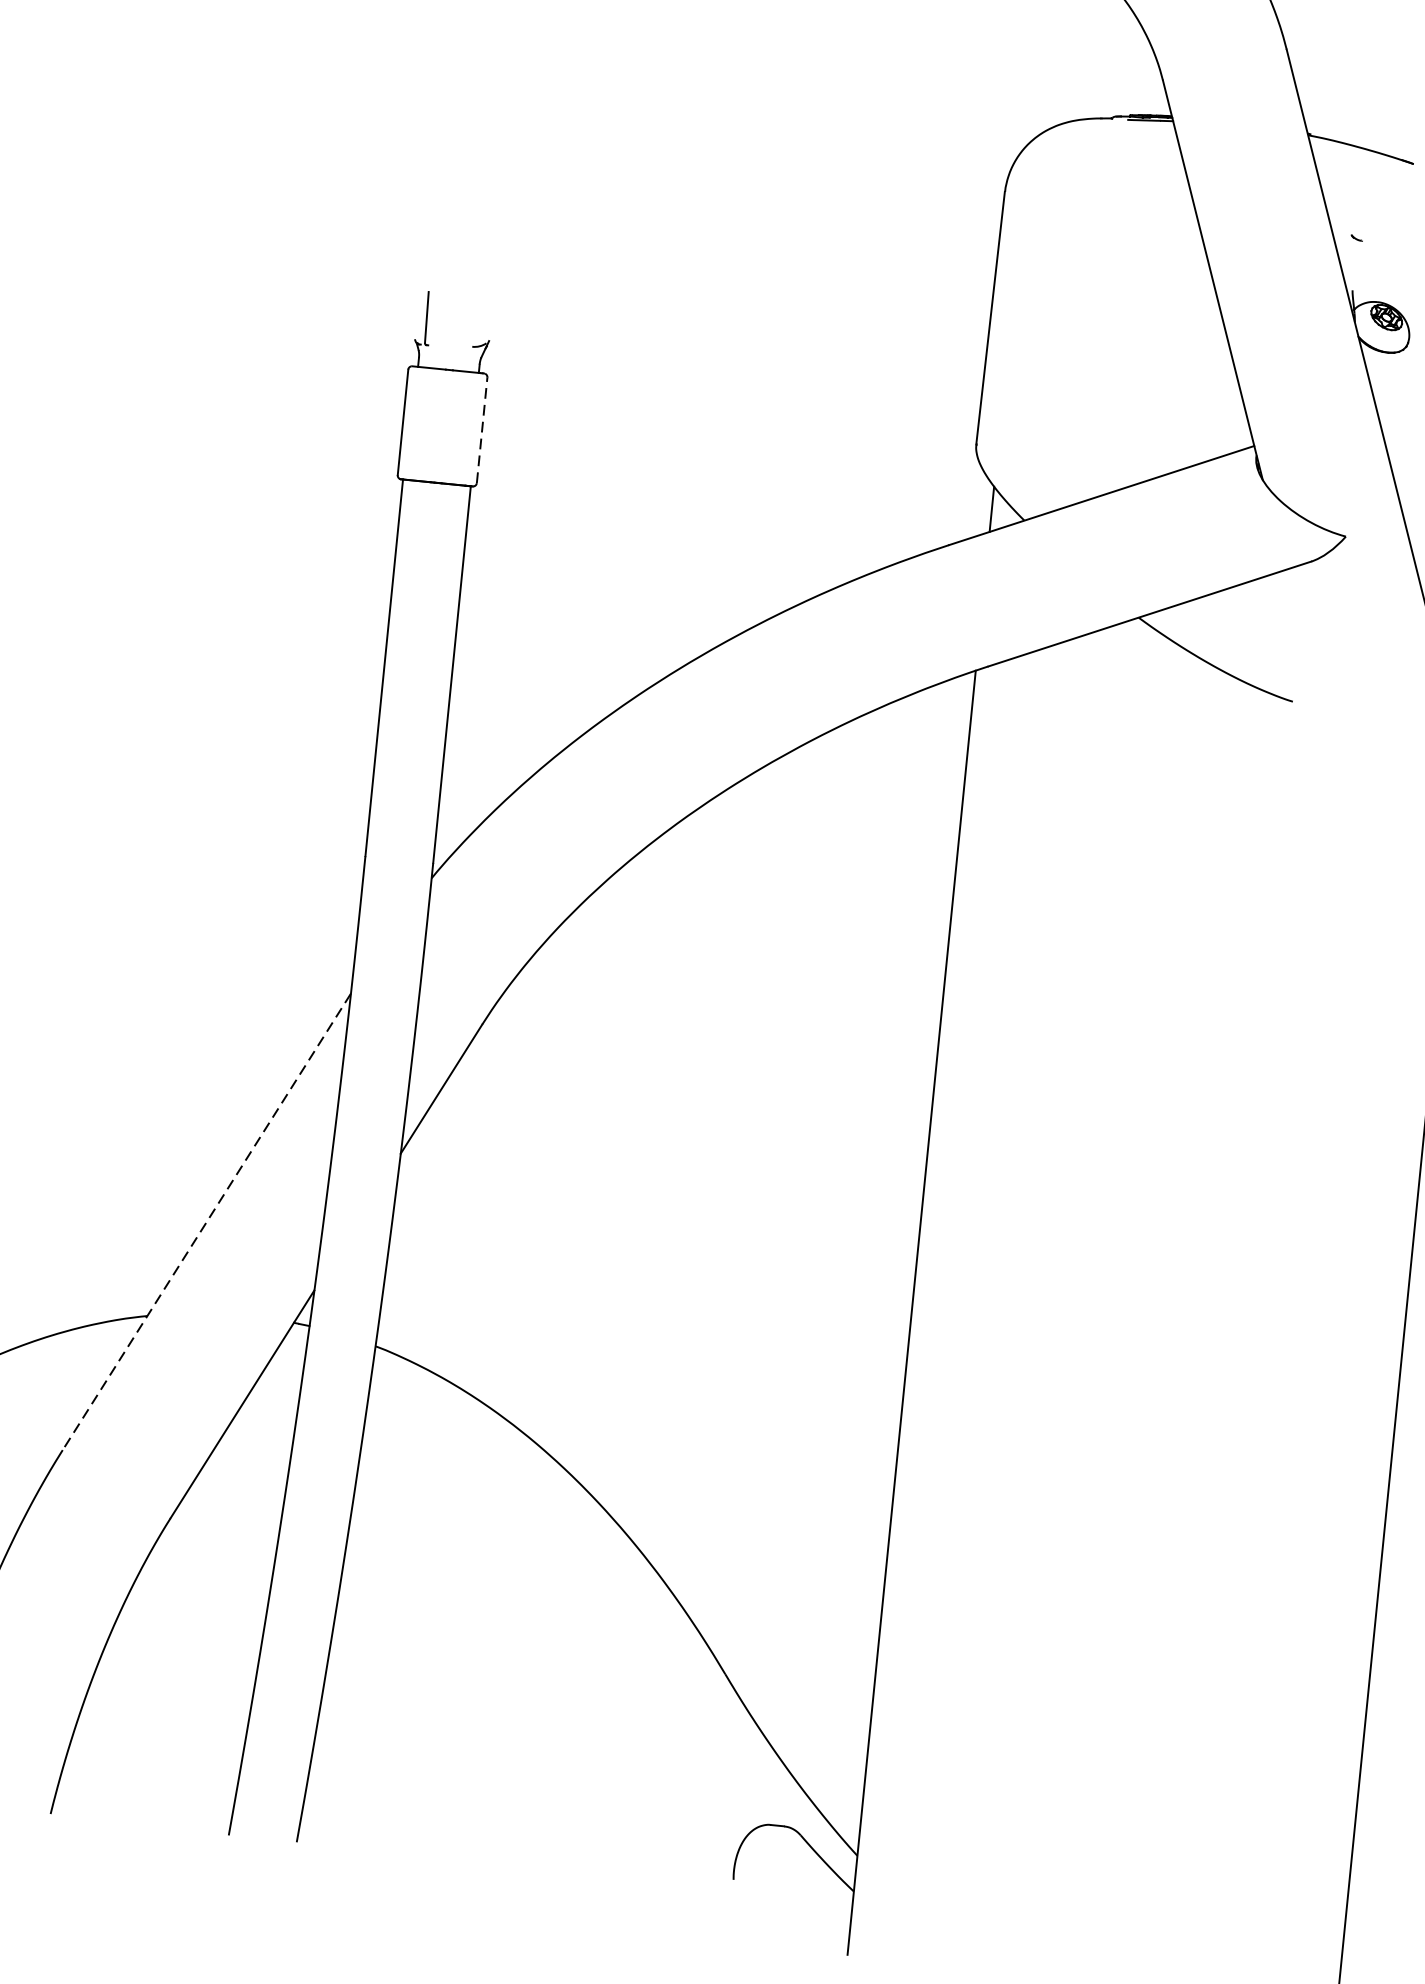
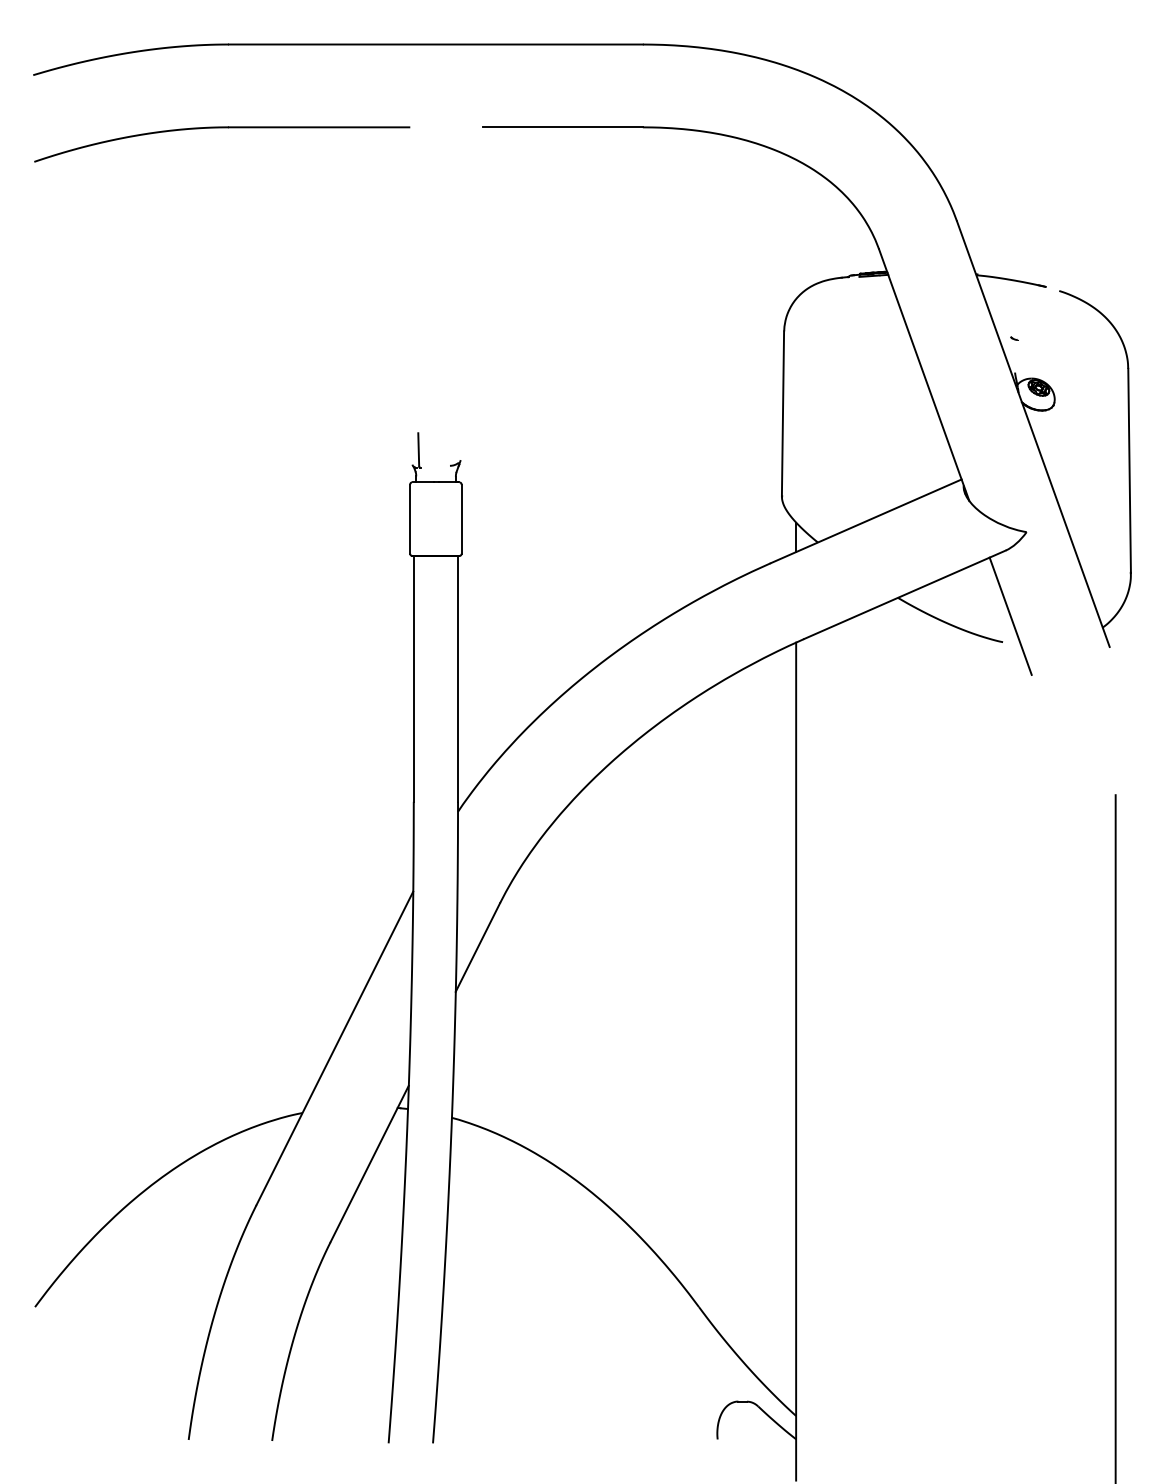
line: (481, 429) -> (461, 518), dashed -> solid
line: (1308, 661) -> (1010, 615), added
line: (206, 1222) -> (334, 1048), dashed -> solid

